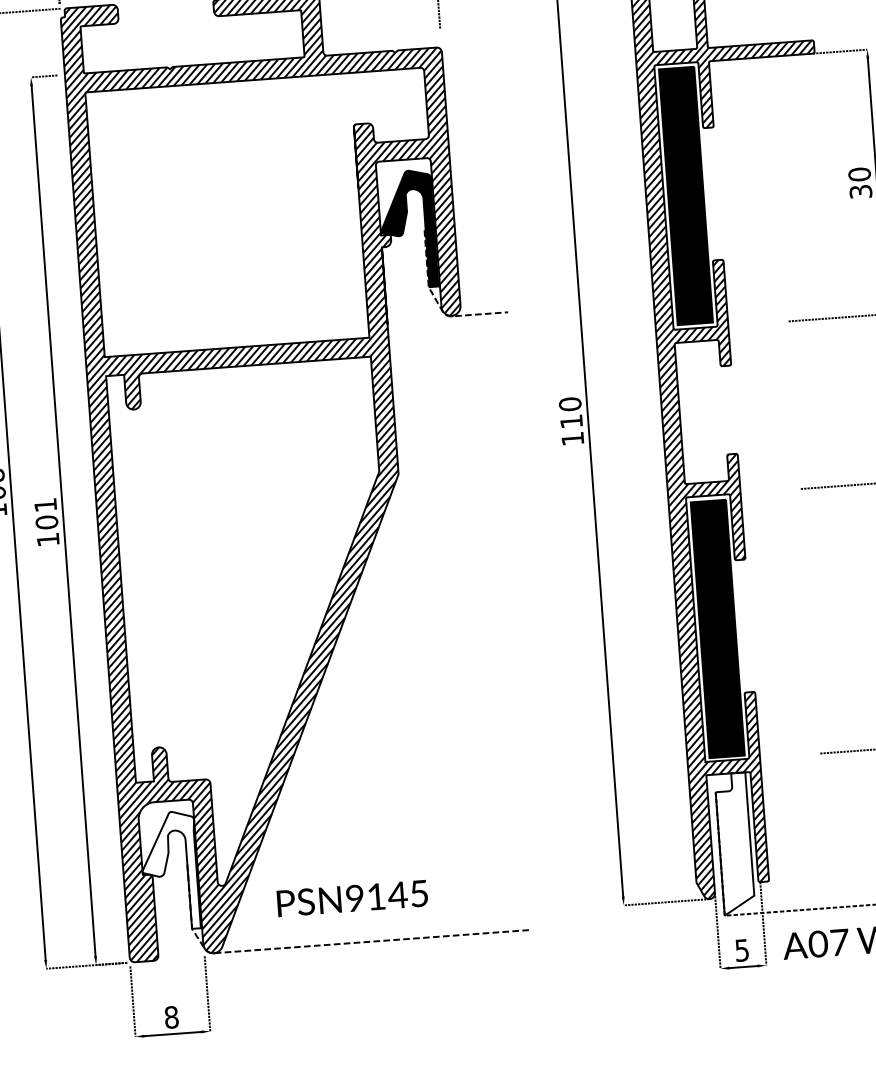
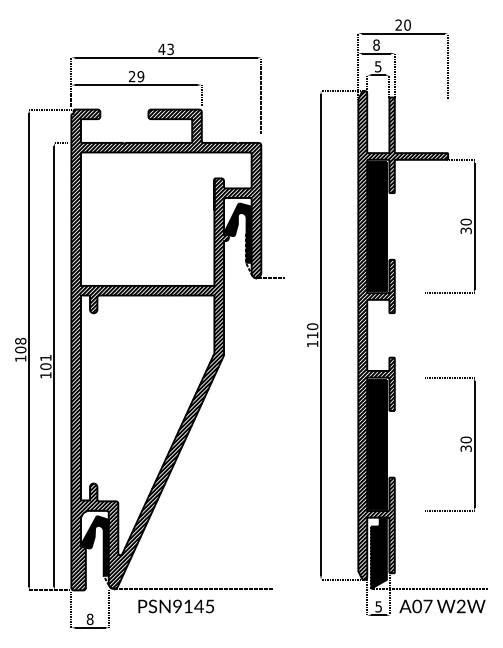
fill: (733, 842) -> (378, 552), added
fill: (169, 870) -> (94, 545), added
text: (352, 898) -> (176, 606), moved

